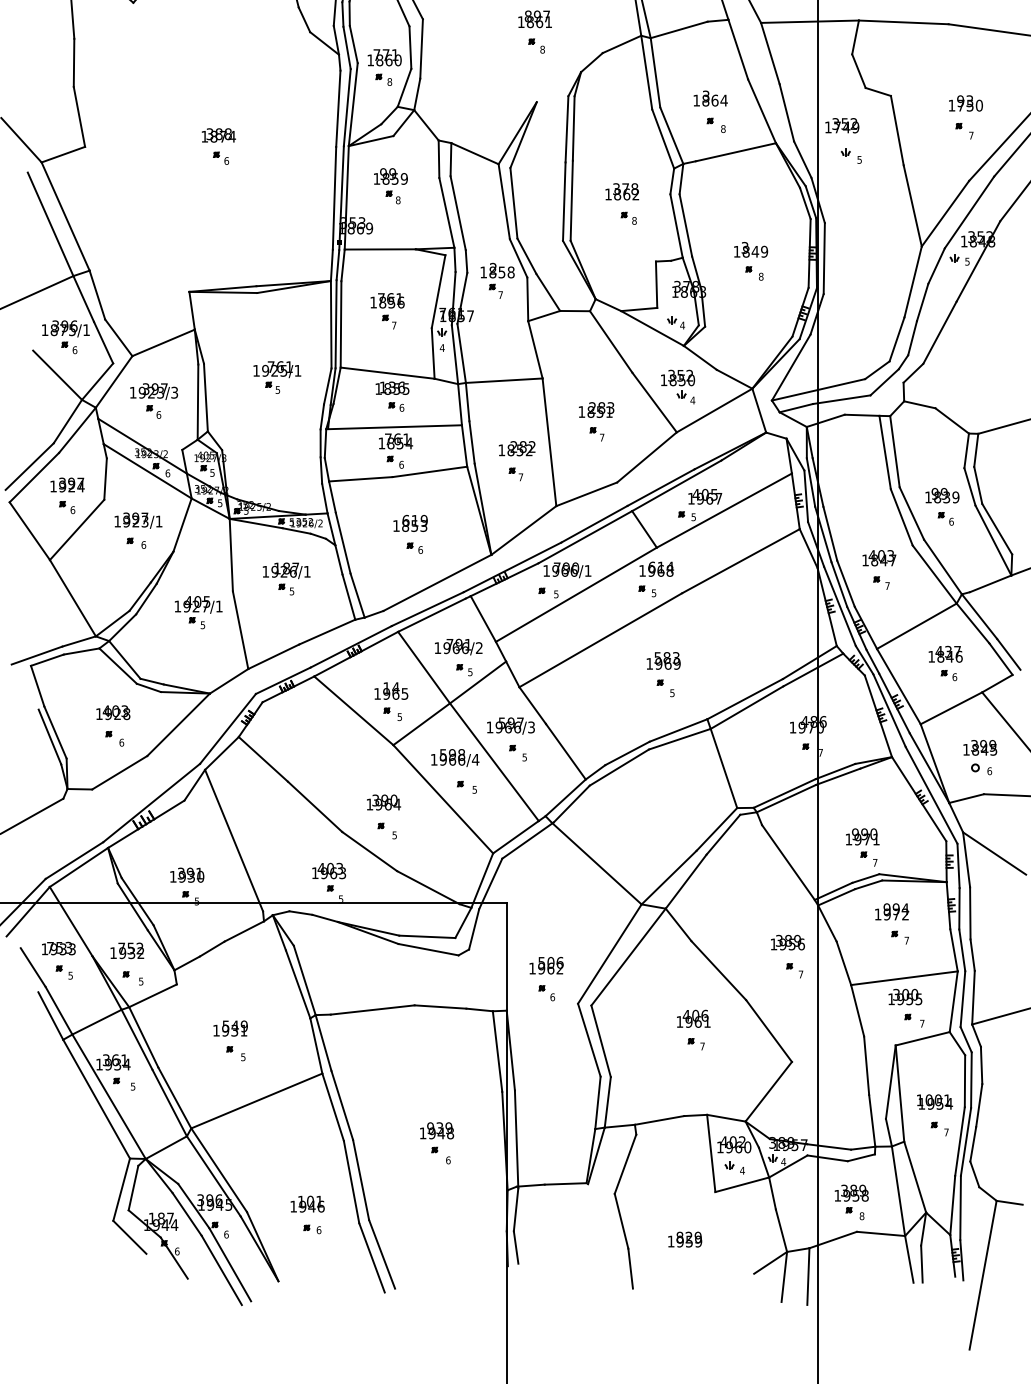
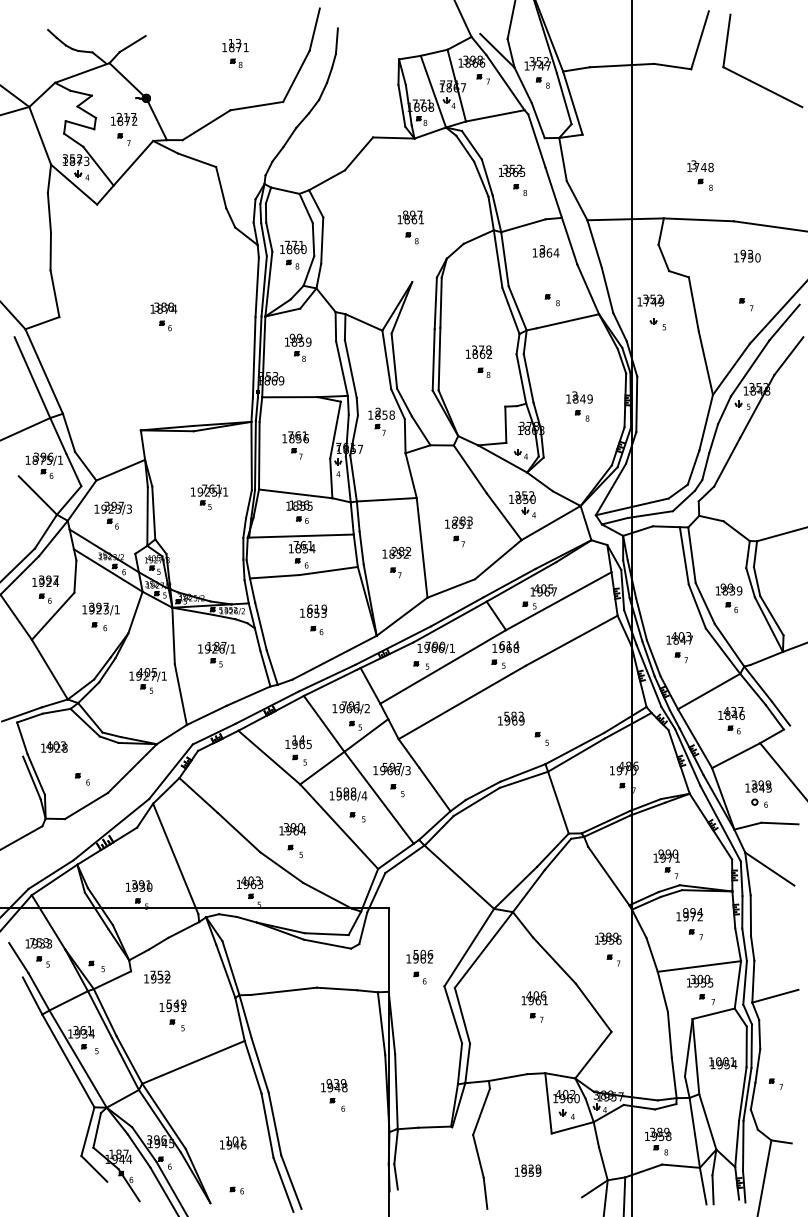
text: (709, 98) -> (545, 251), moved
text: (966, 102) -> (747, 255), moved
part: (665, 687) -> (541, 738), moved
text: (113, 711) -> (54, 746), moved
text: (127, 950) -> (157, 976), moved
part: (939, 1128) -> (775, 1083), moved
part: (311, 1229) -> (236, 1190), moved

